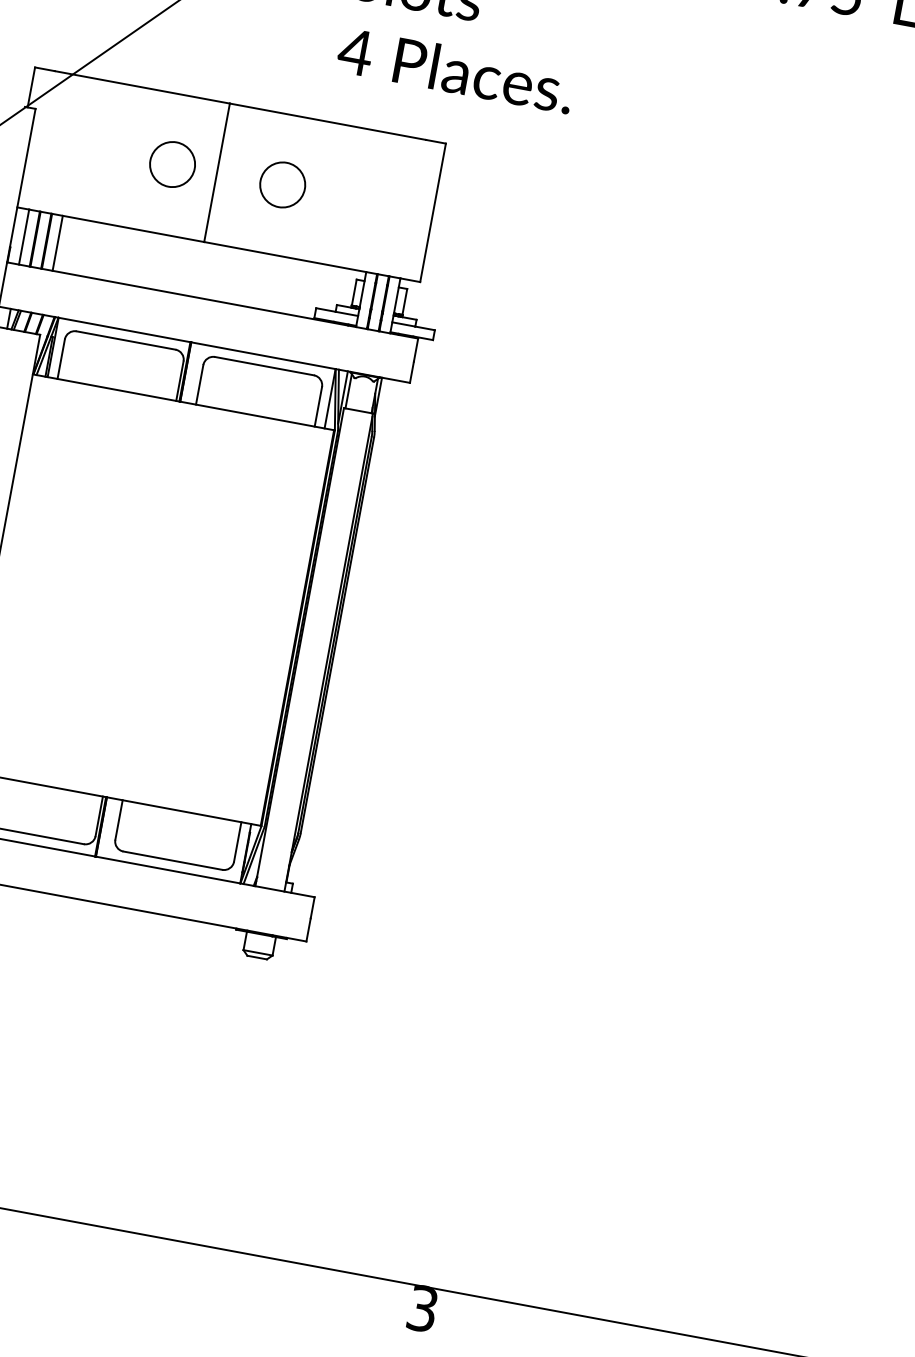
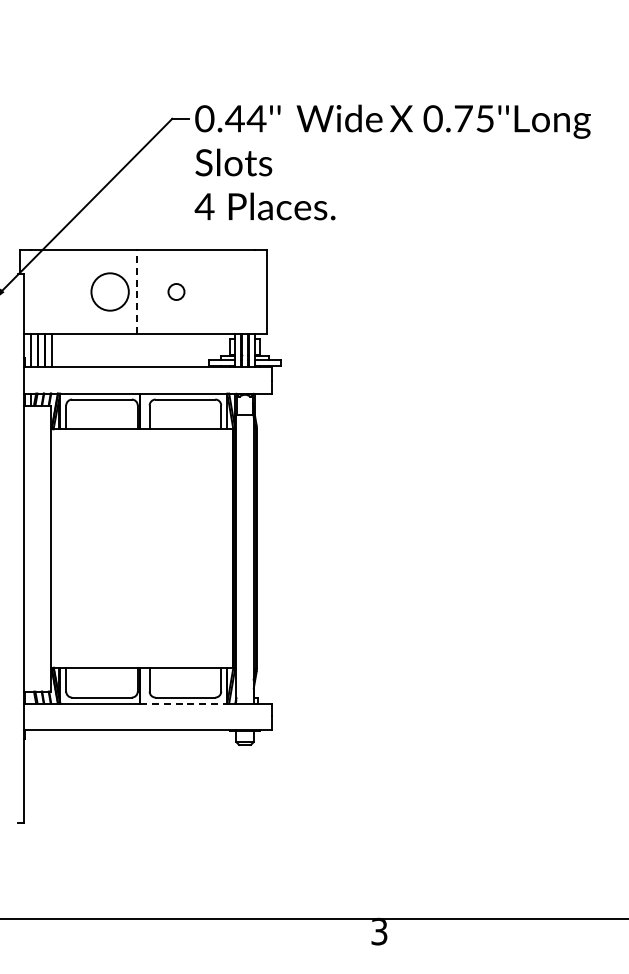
circle: (171, 163) -> (109, 291), size x1.4
line: (216, 173) -> (136, 292), solid -> dashed
circle: (282, 184) -> (176, 291), size x0.6
line: (169, 870) -> (184, 703), solid -> dashed

